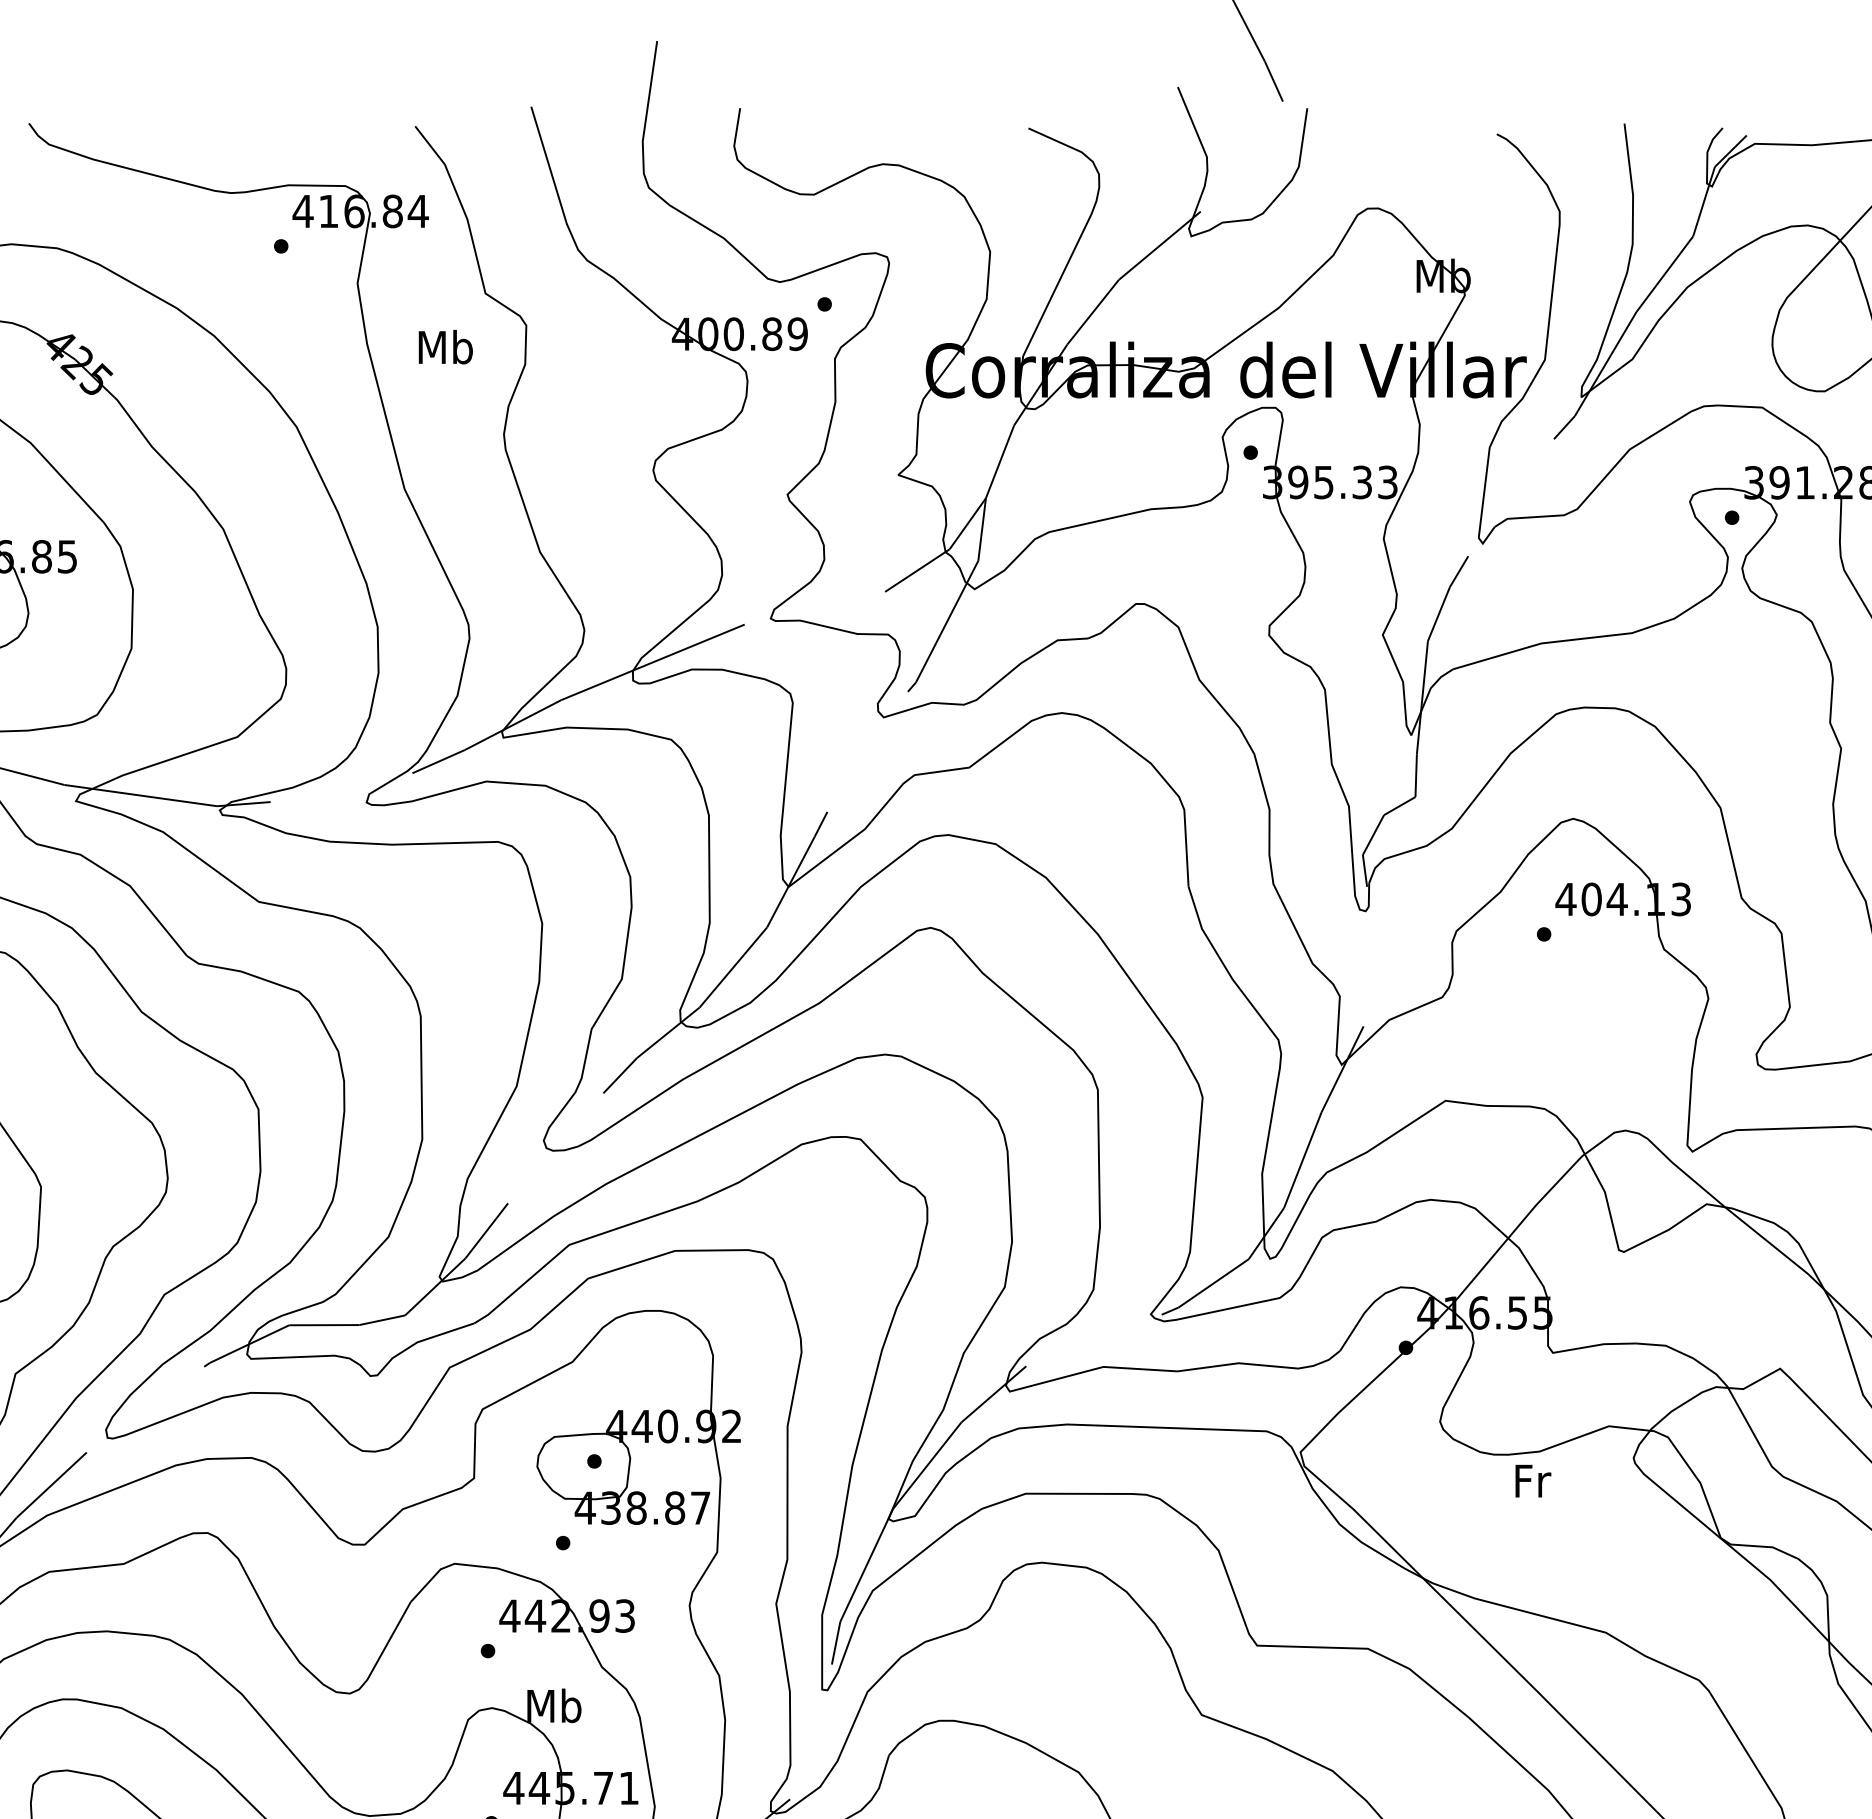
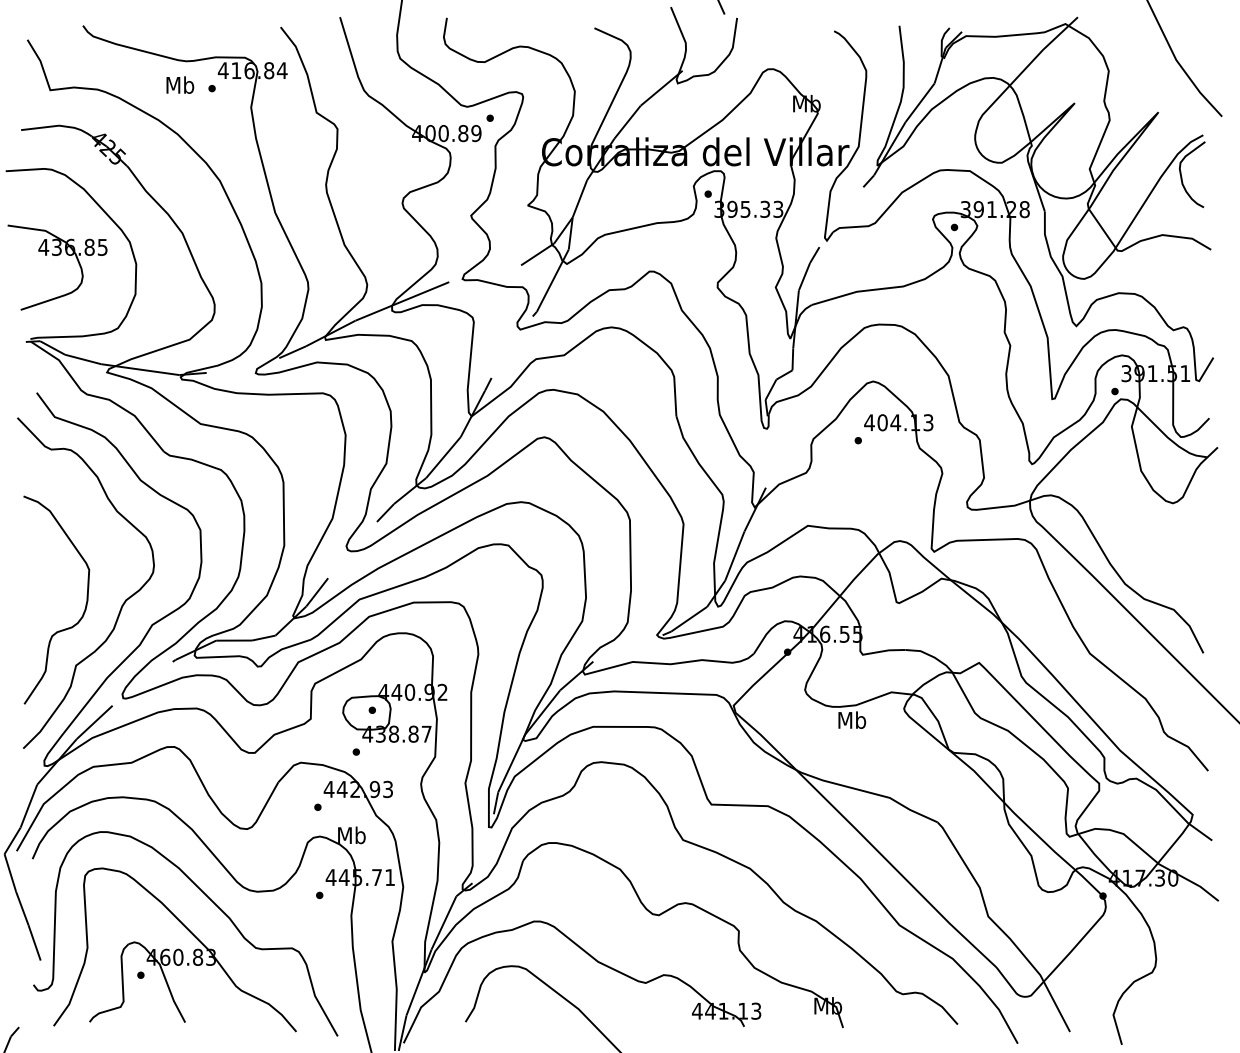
text: (446, 345) -> (180, 84), moved
text: (1532, 1479) -> (852, 719), Fr -> Mb

